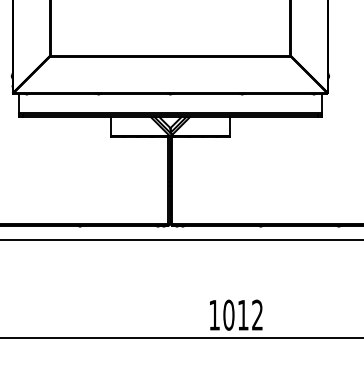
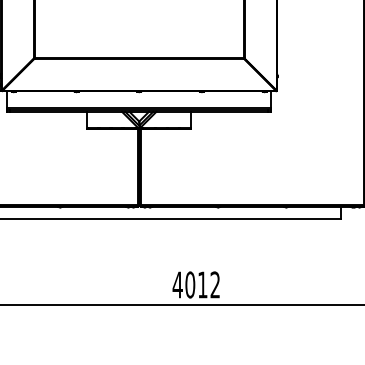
text: (214, 314) -> (177, 284), 1012 -> 4012

